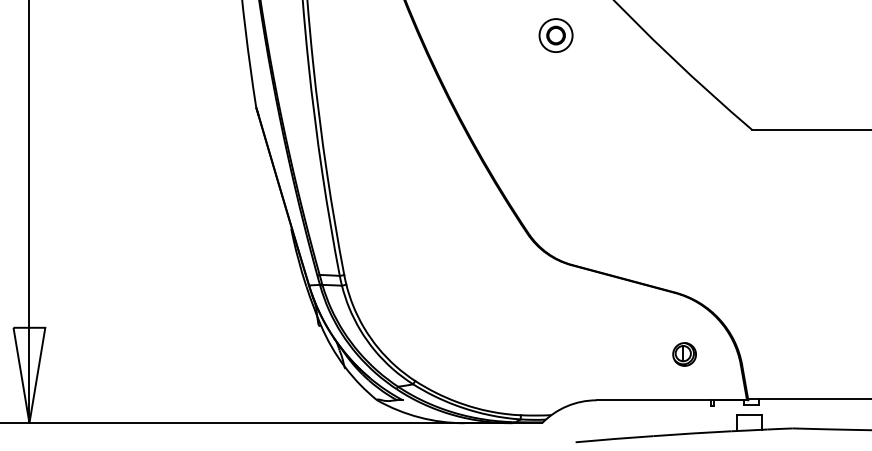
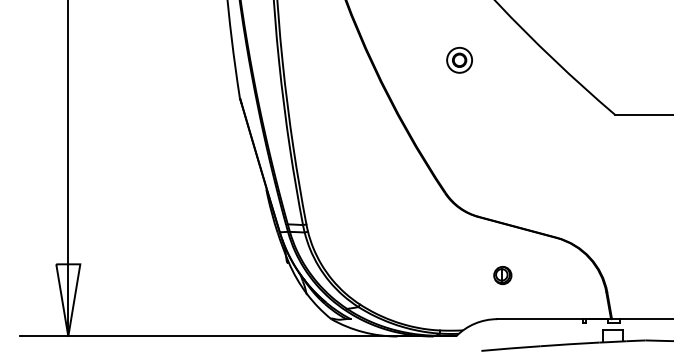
part: (555, 34) -> (459, 59), moved
part: (684, 354) -> (502, 275), moved

